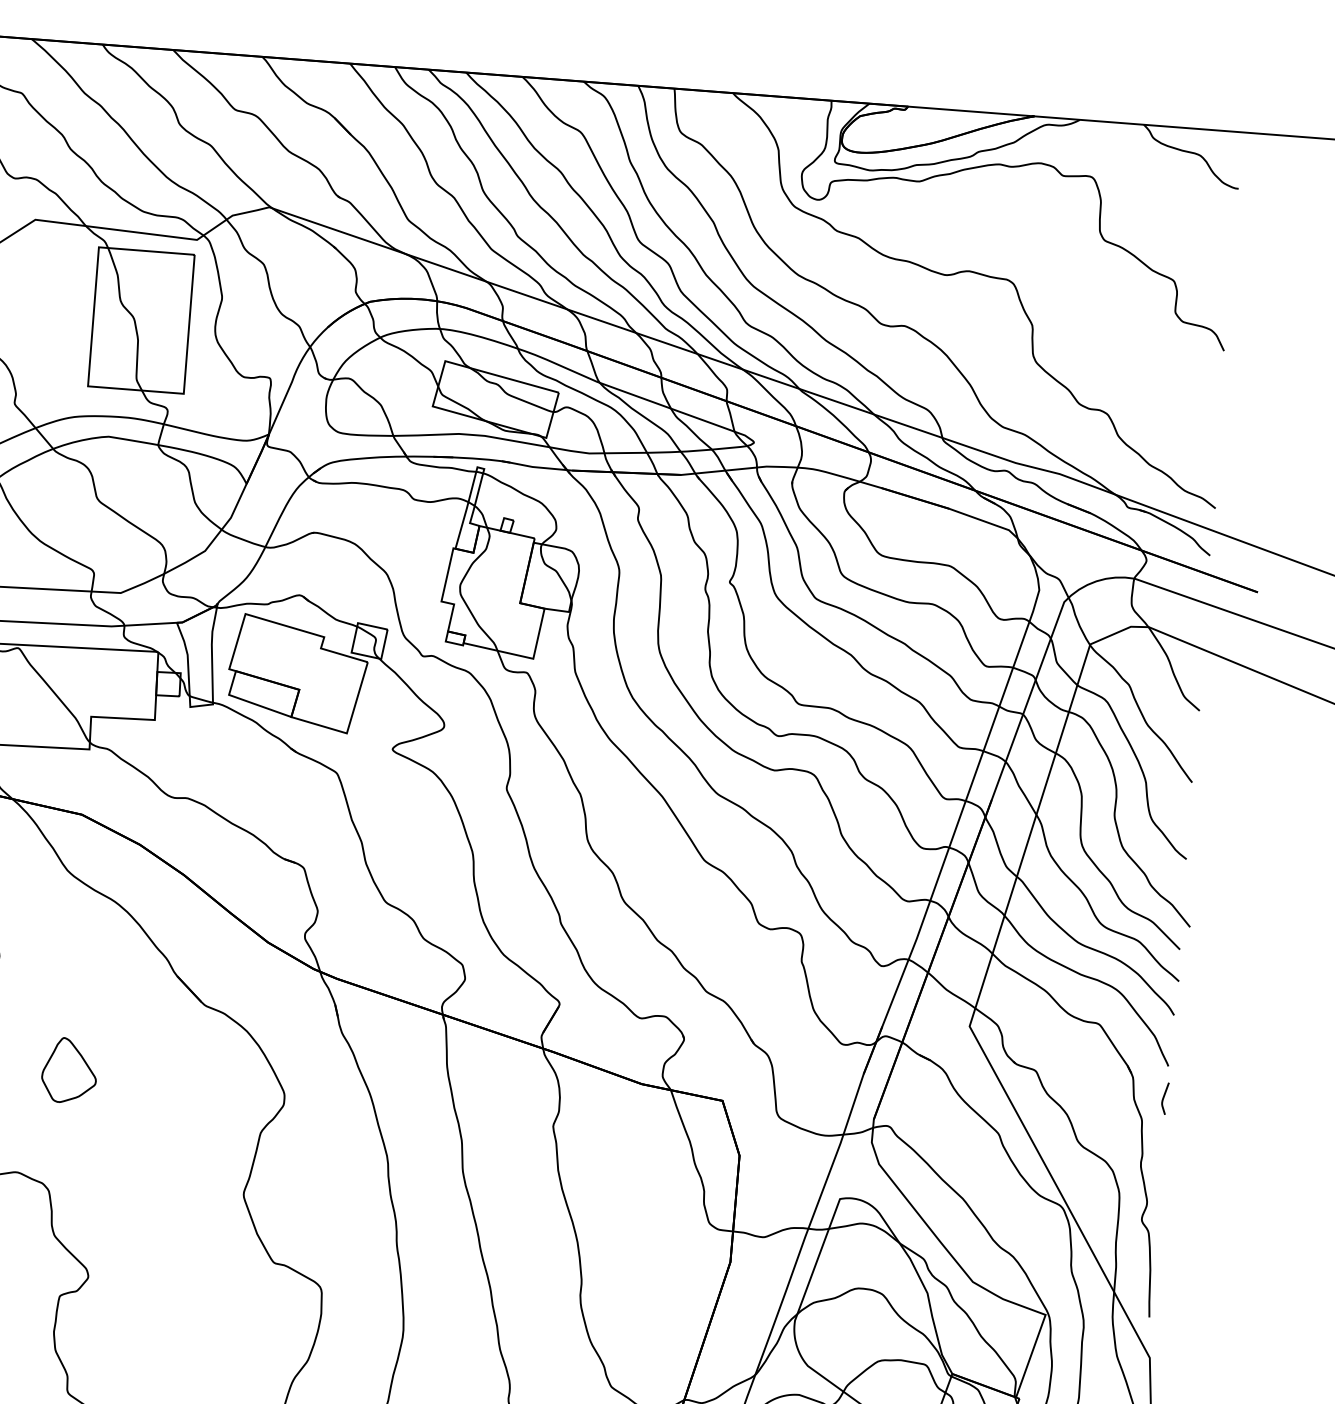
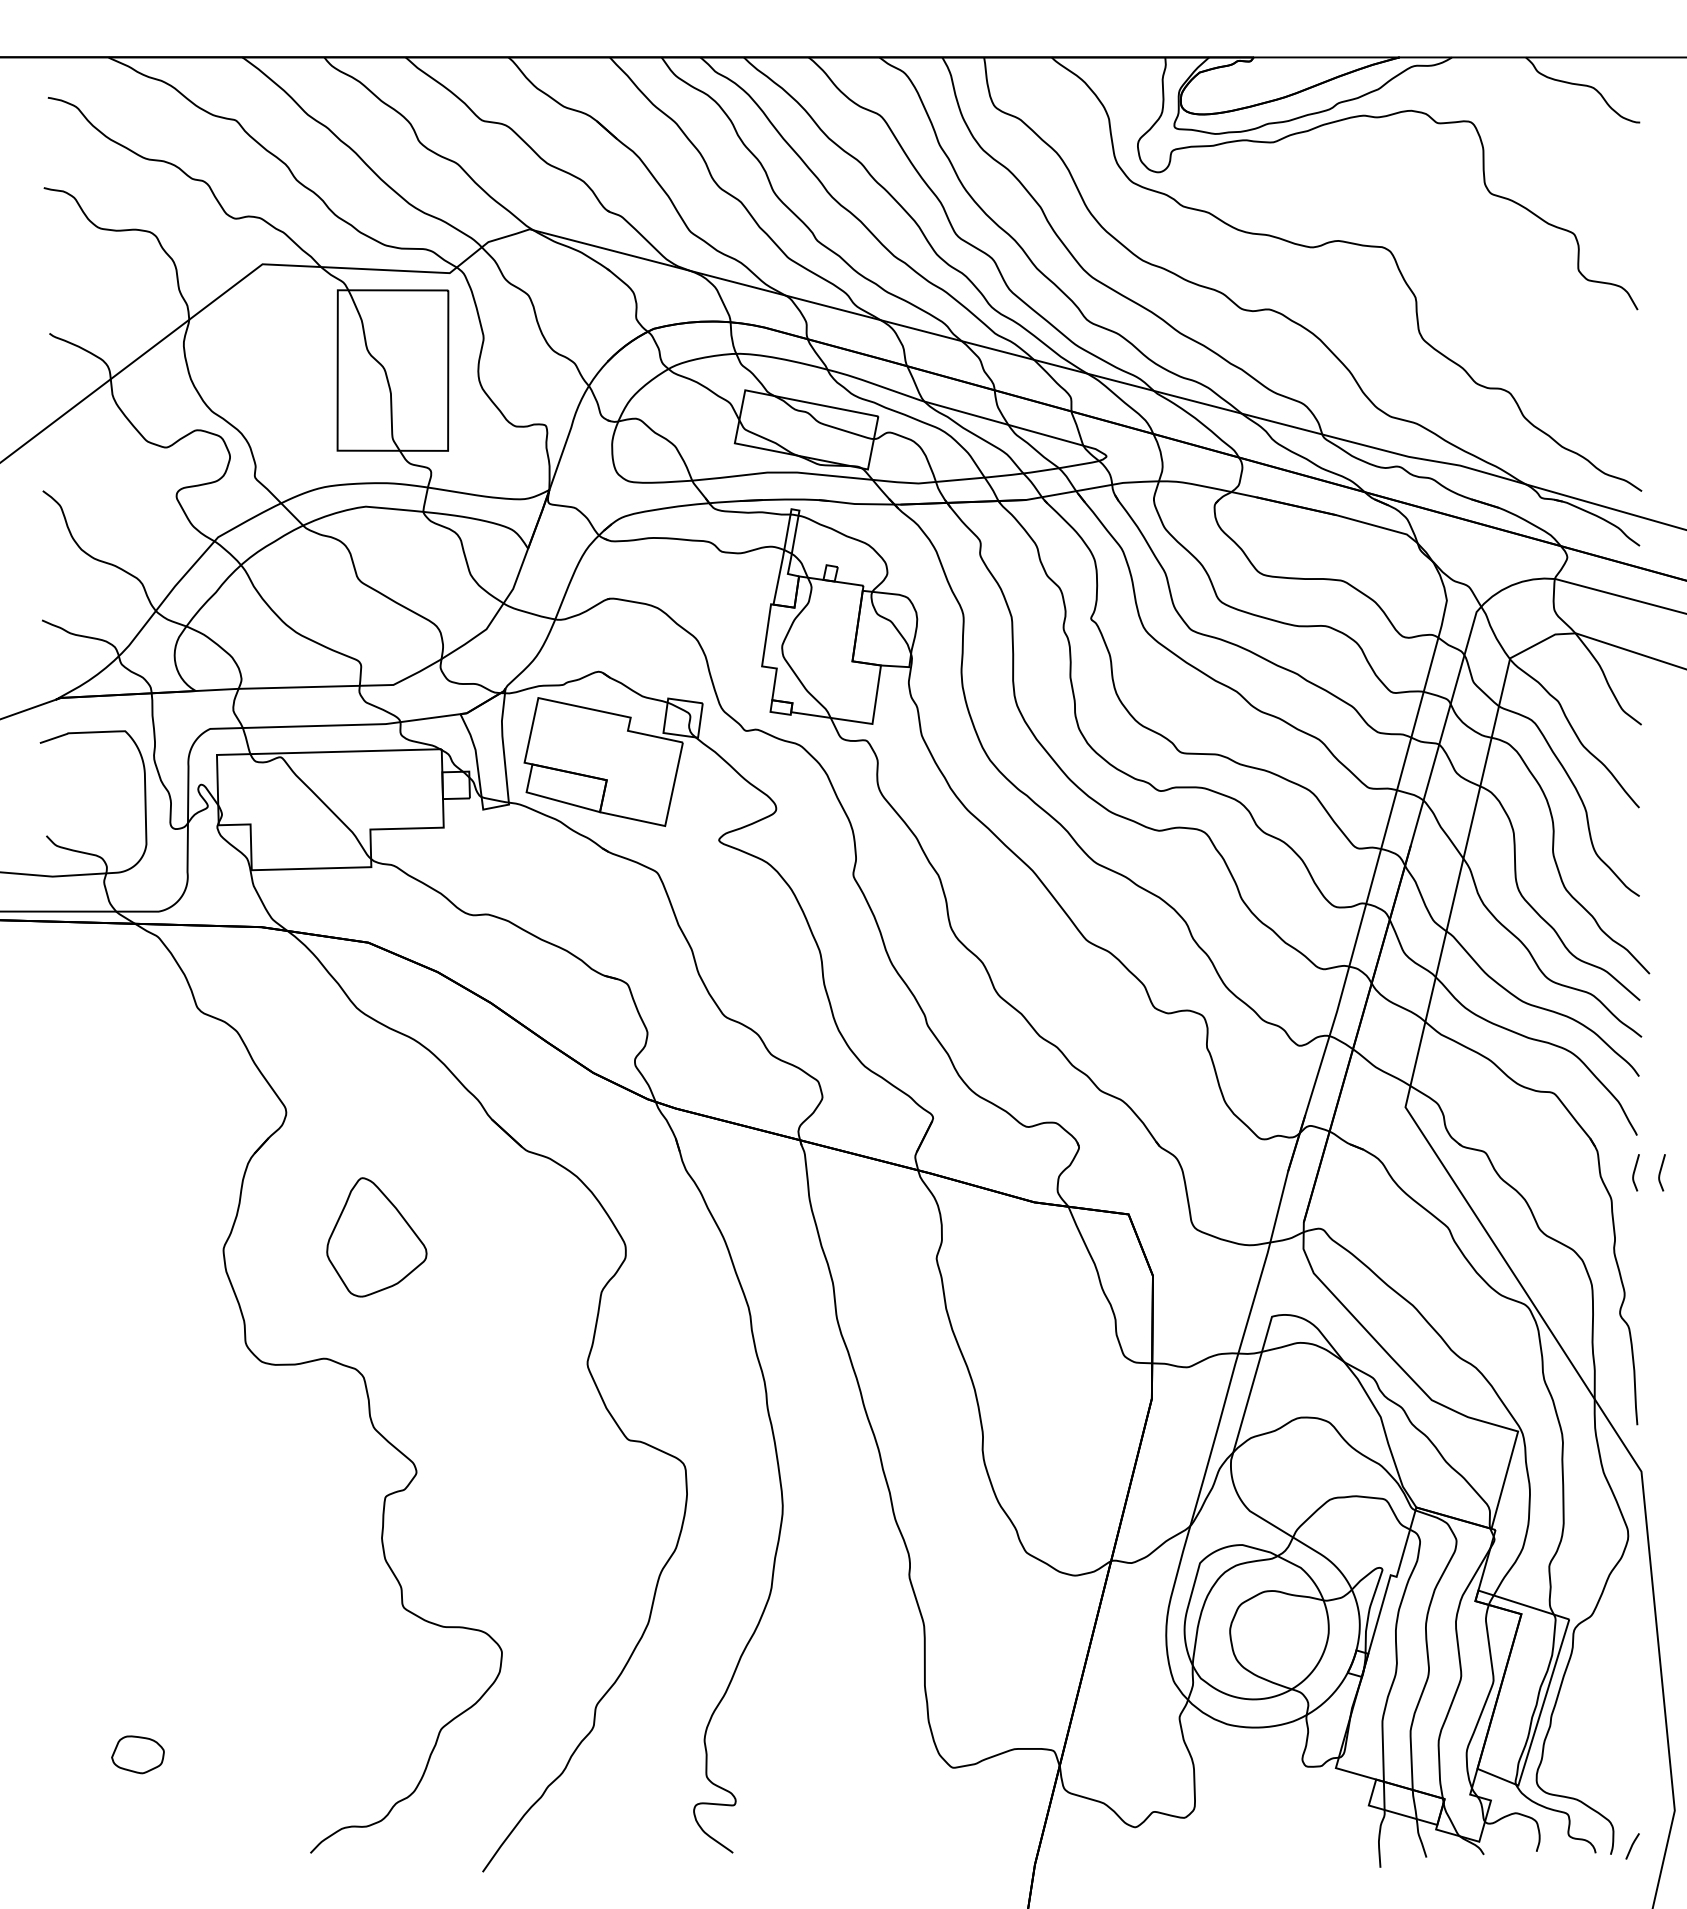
part: (69, 1070) -> (376, 1237), size x1.6
curve: (1187, 1099) -> (1661, 1171), added

